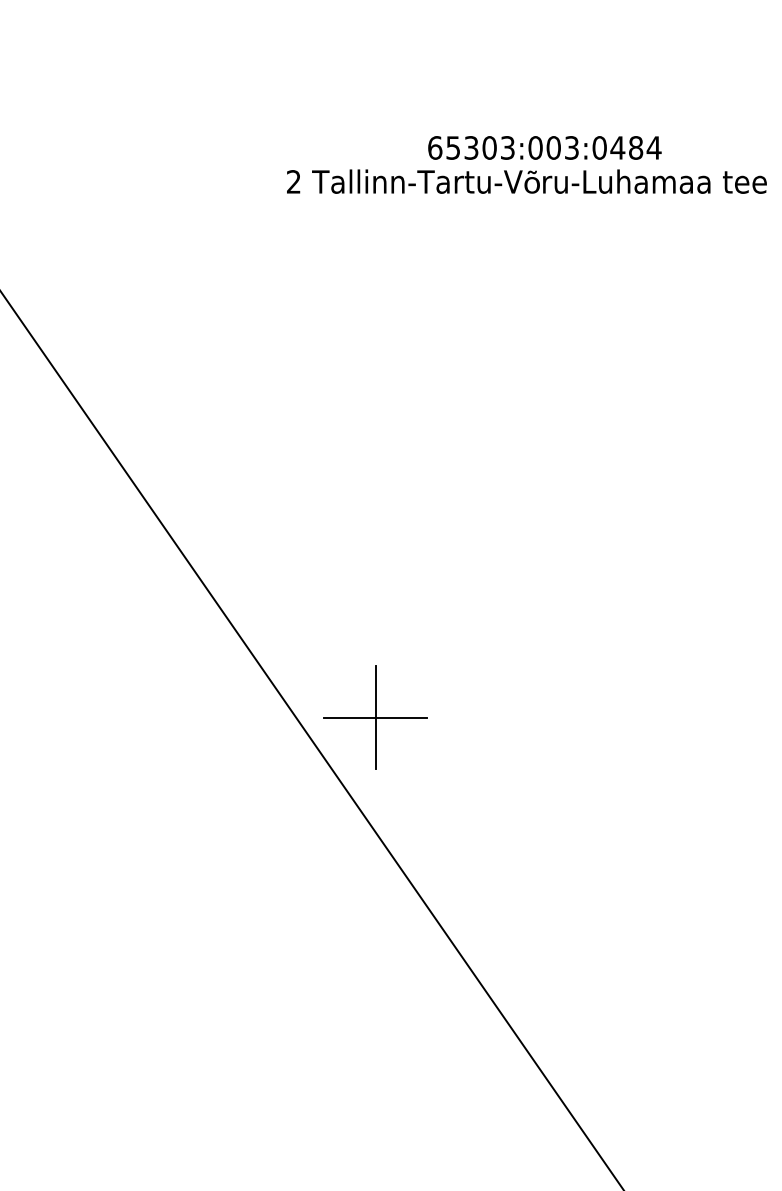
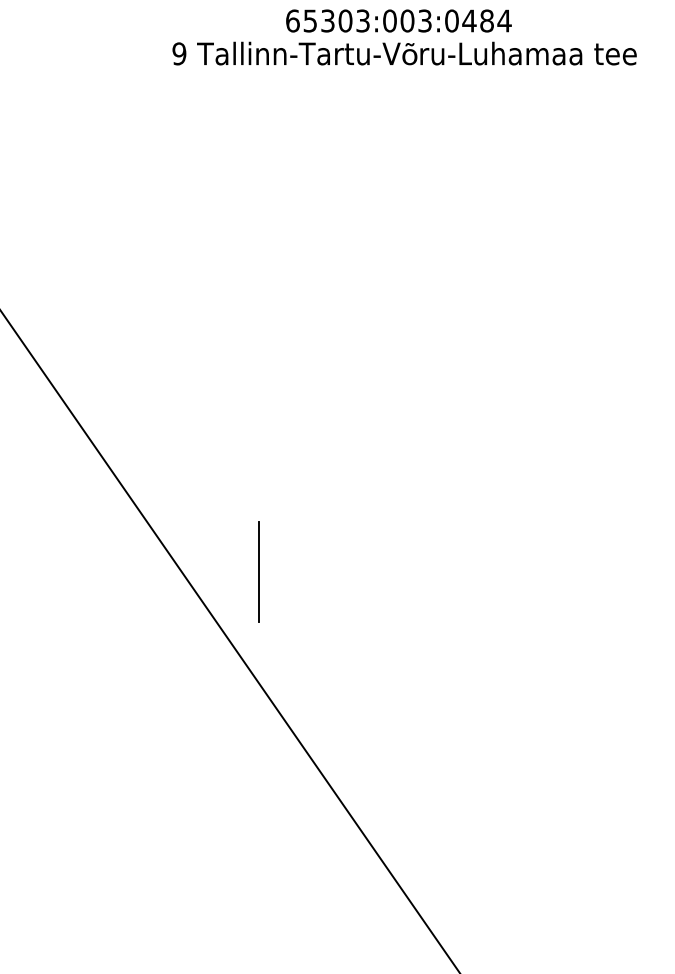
text: (544, 147) -> (398, 20), moved
text: (293, 181) -> (179, 53), 2 -> 9
line: (375, 717) -> (258, 571), removed

